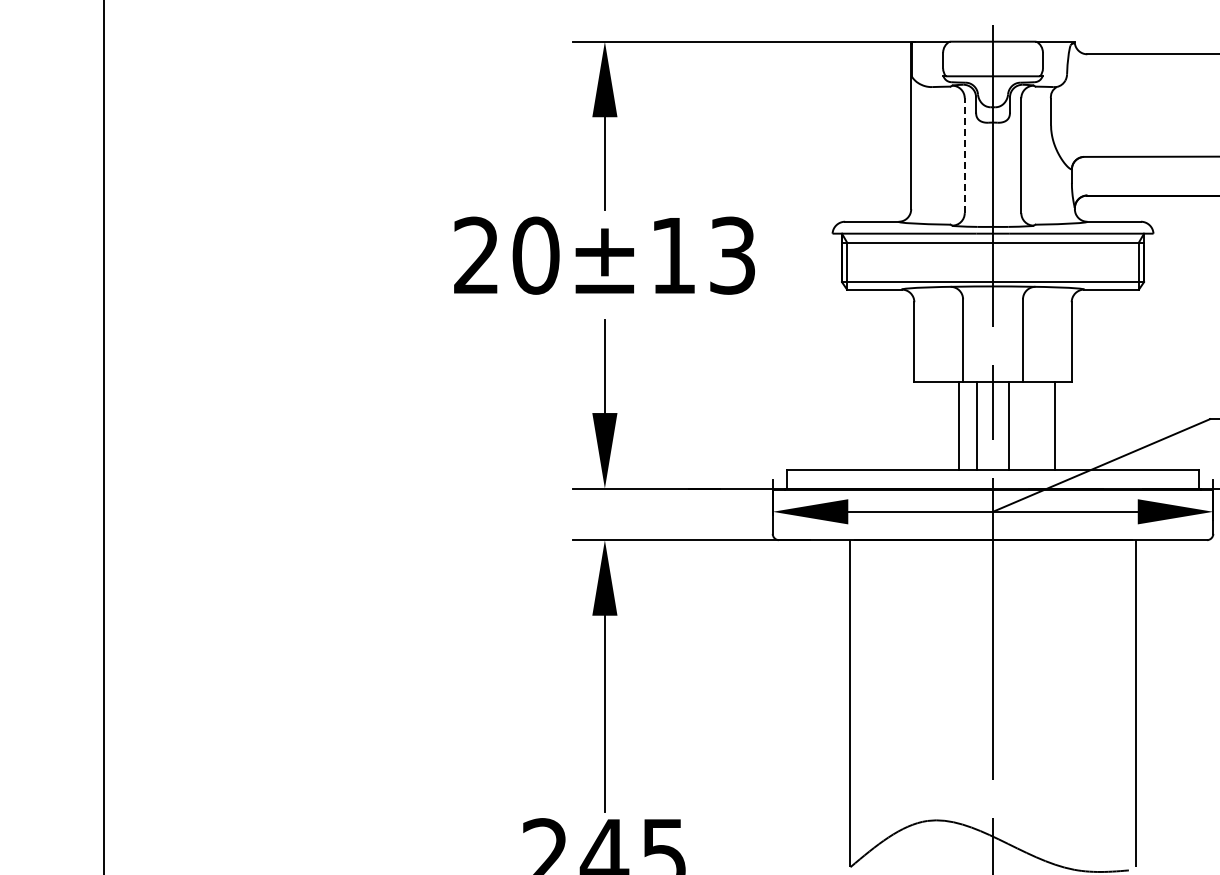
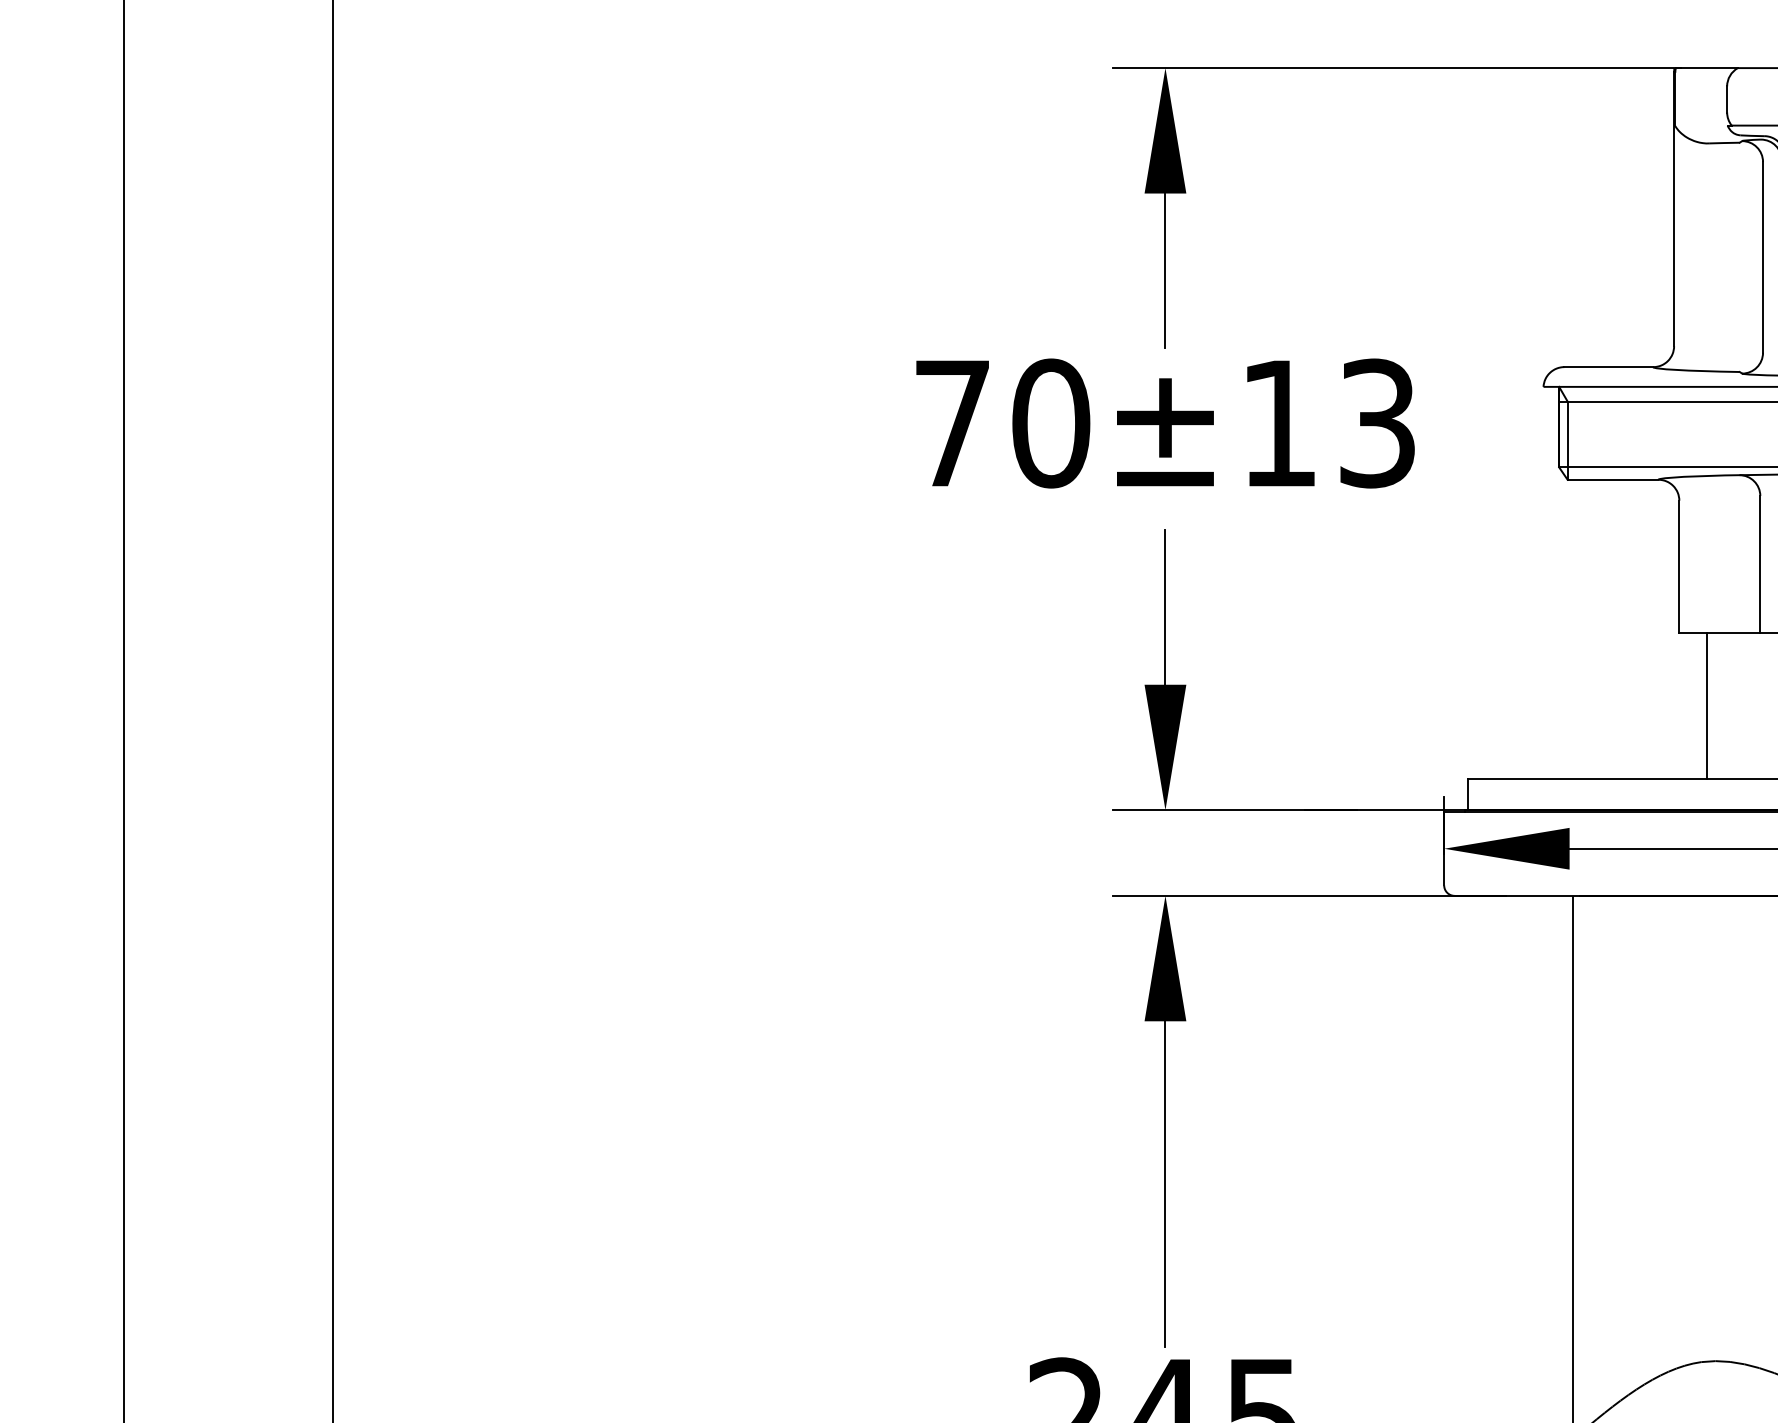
line: (964, 155) -> (1762, 257), dashed -> solid
text: (476, 254) -> (952, 421), 20±13 -> 70±13
line: (958, 425) -> (1706, 705), moved

